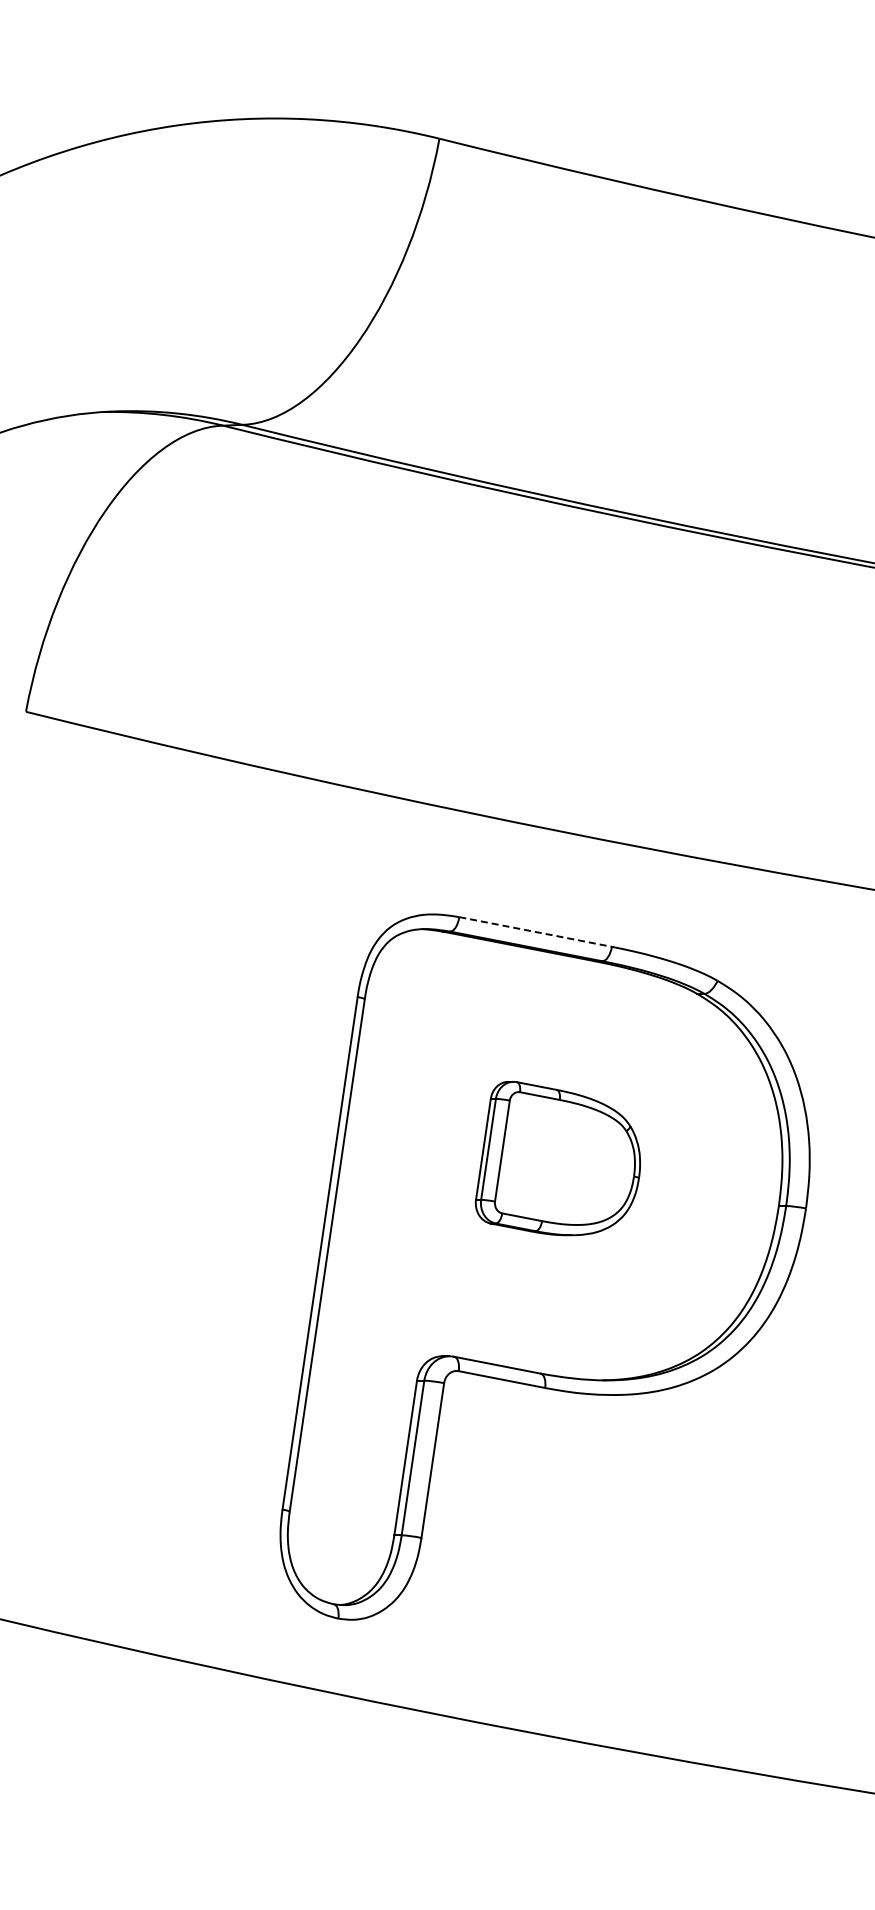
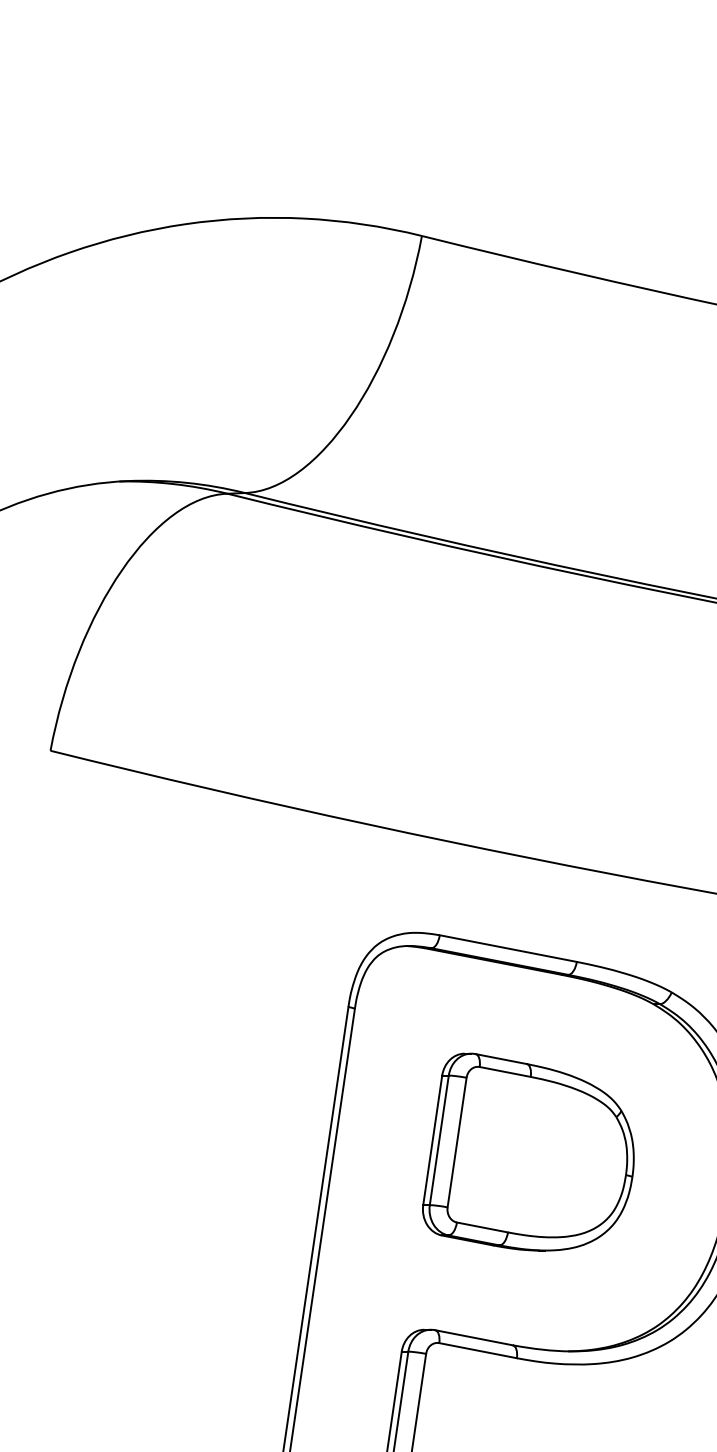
line: (535, 931) -> (508, 948), dashed -> solid
part: (557, 1158) -> (527, 1152), size x1.43

